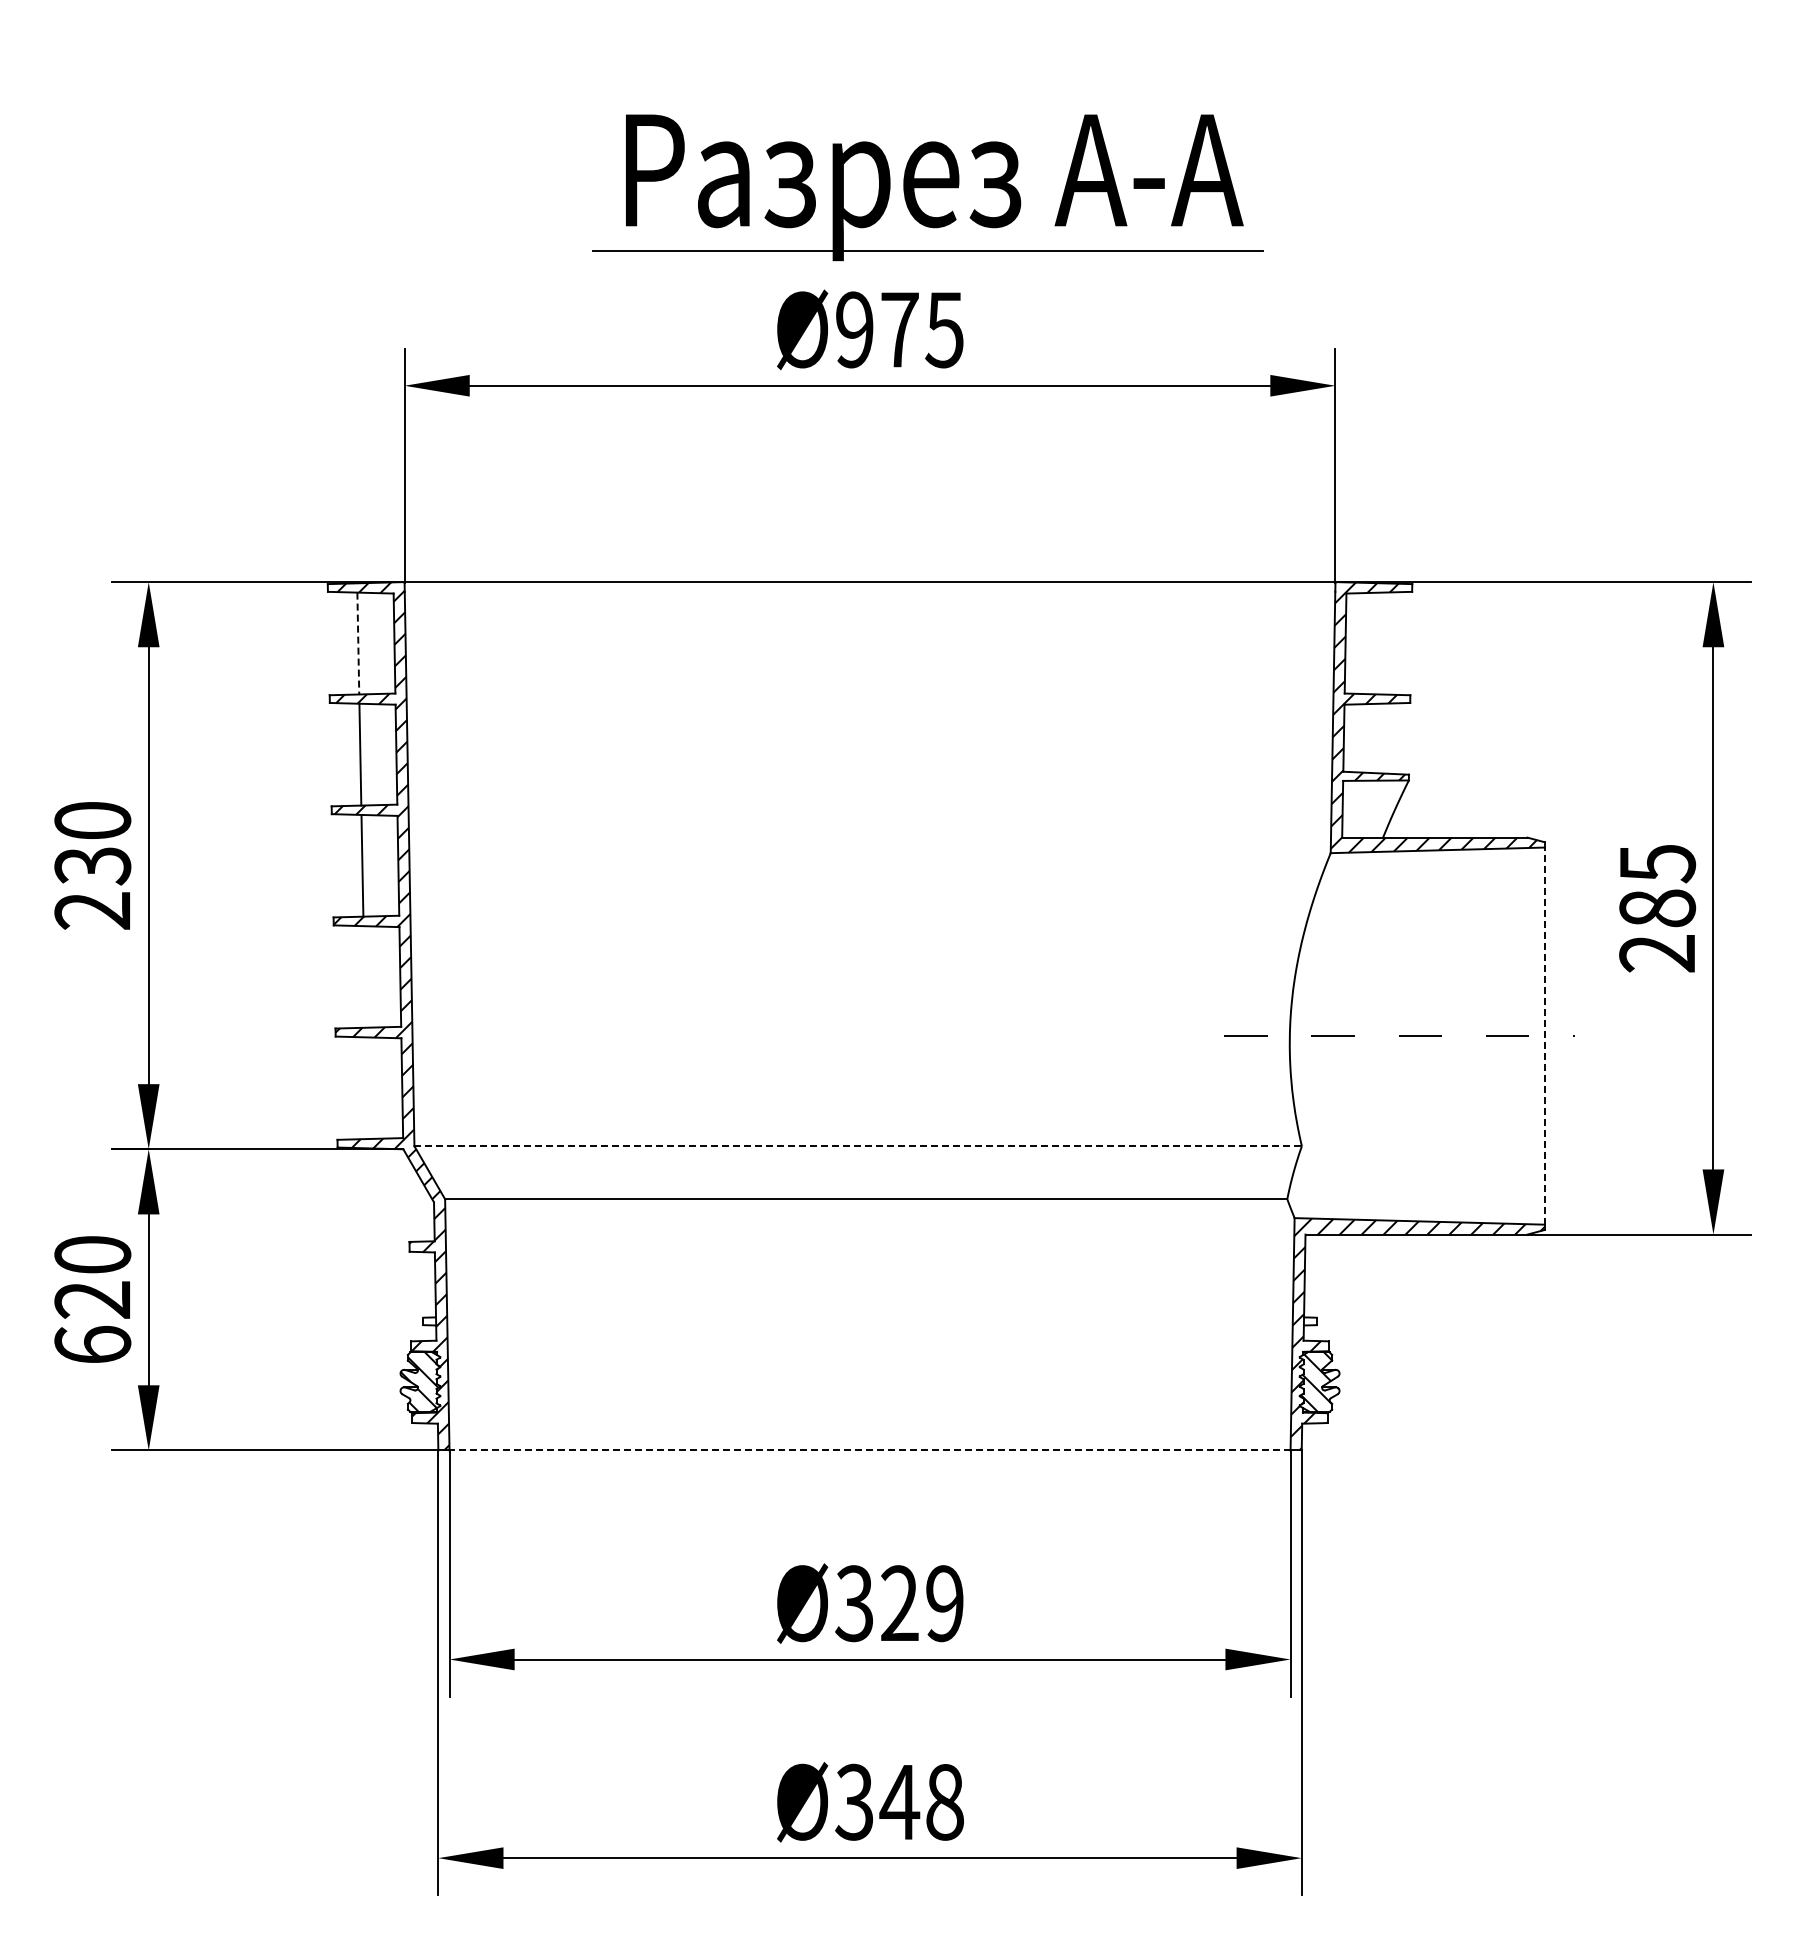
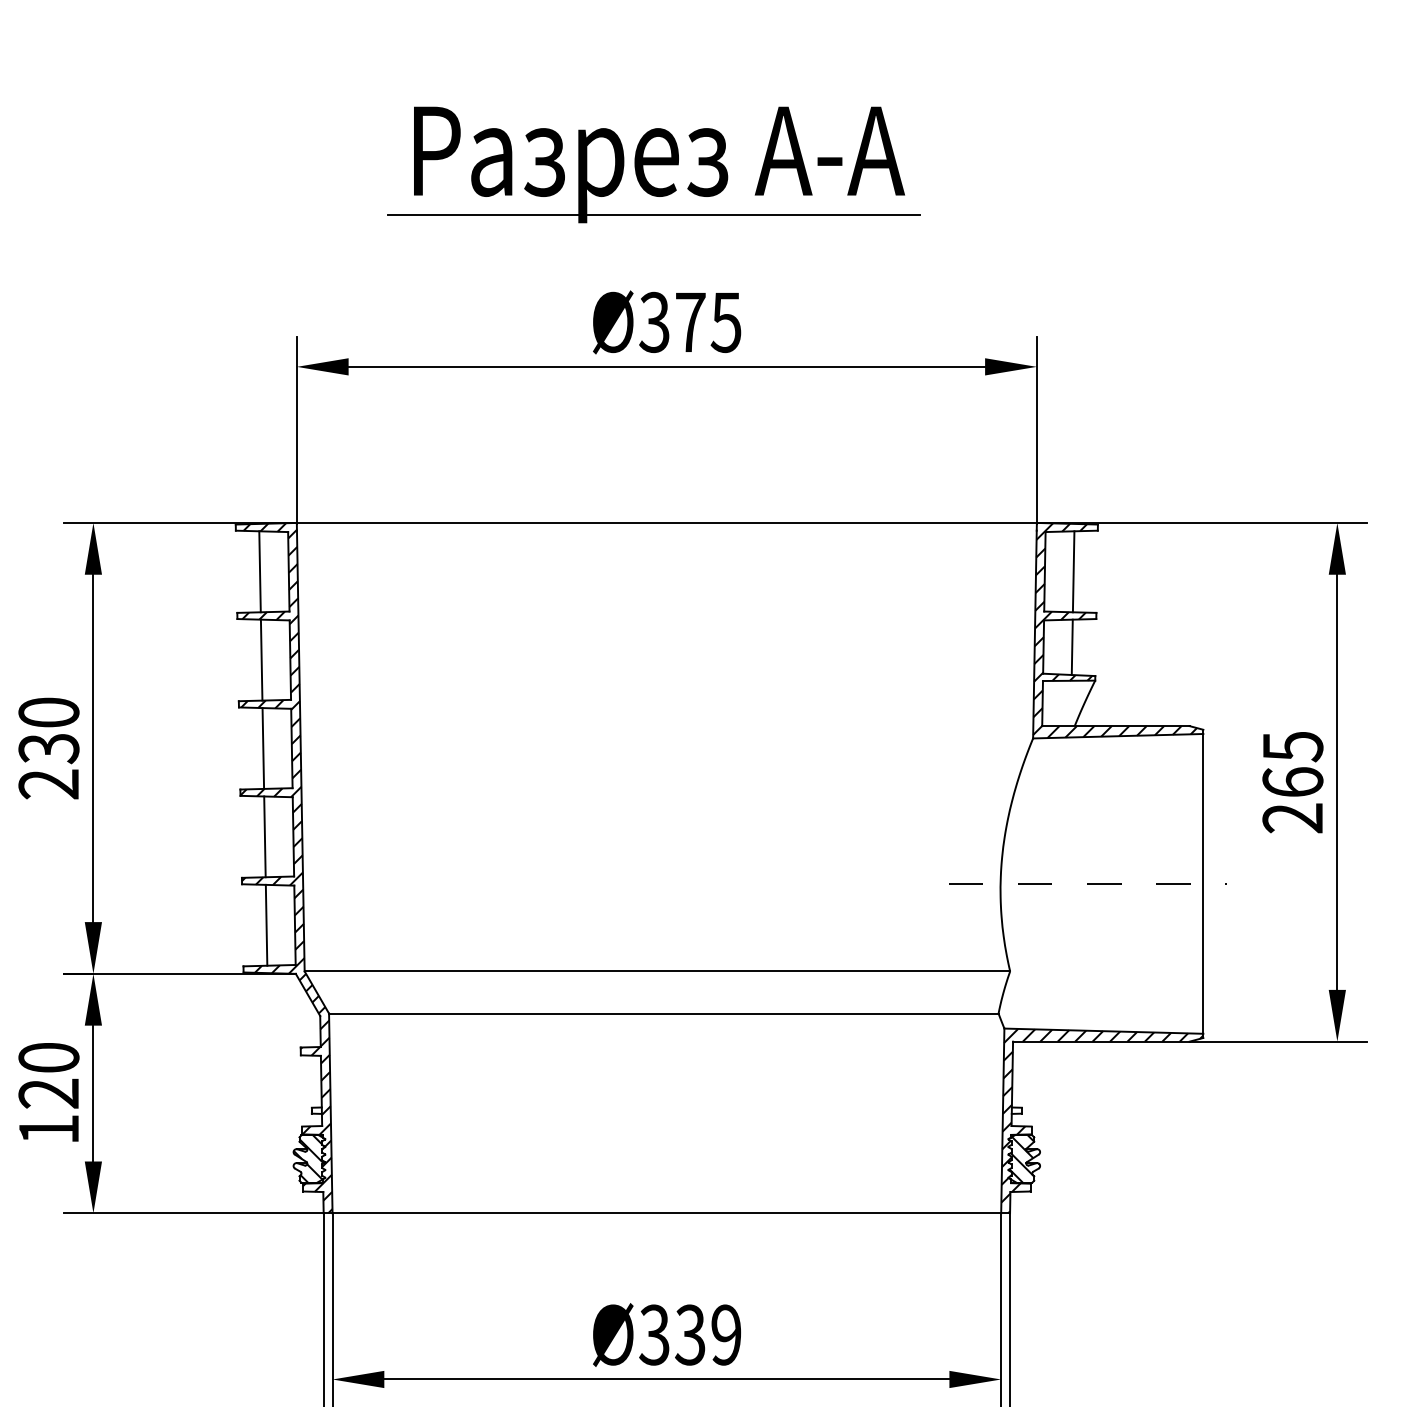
part: (927, 187) -> (653, 164), moved
text: (854, 329) -> (654, 322), Ø975 -> Ø375
line: (358, 643) -> (260, 571), dashed -> solid
line: (1381, 643) -> (1073, 571), added
line: (1379, 738) -> (1071, 647), added
text: (1657, 908) -> (1292, 782), 285 -> 265
line: (364, 976) -> (264, 836), added
line: (1544, 1036) -> (1203, 884), dashed -> solid
line: (366, 1088) -> (266, 925), added
line: (858, 1146) -> (657, 971), dashed -> solid
text: (92, 1344) -> (48, 1129), 620 -> 120
line: (870, 1450) -> (667, 1213), dashed -> solid
text: (899, 1603) -> (690, 1334), Ø329 -> Ø339

